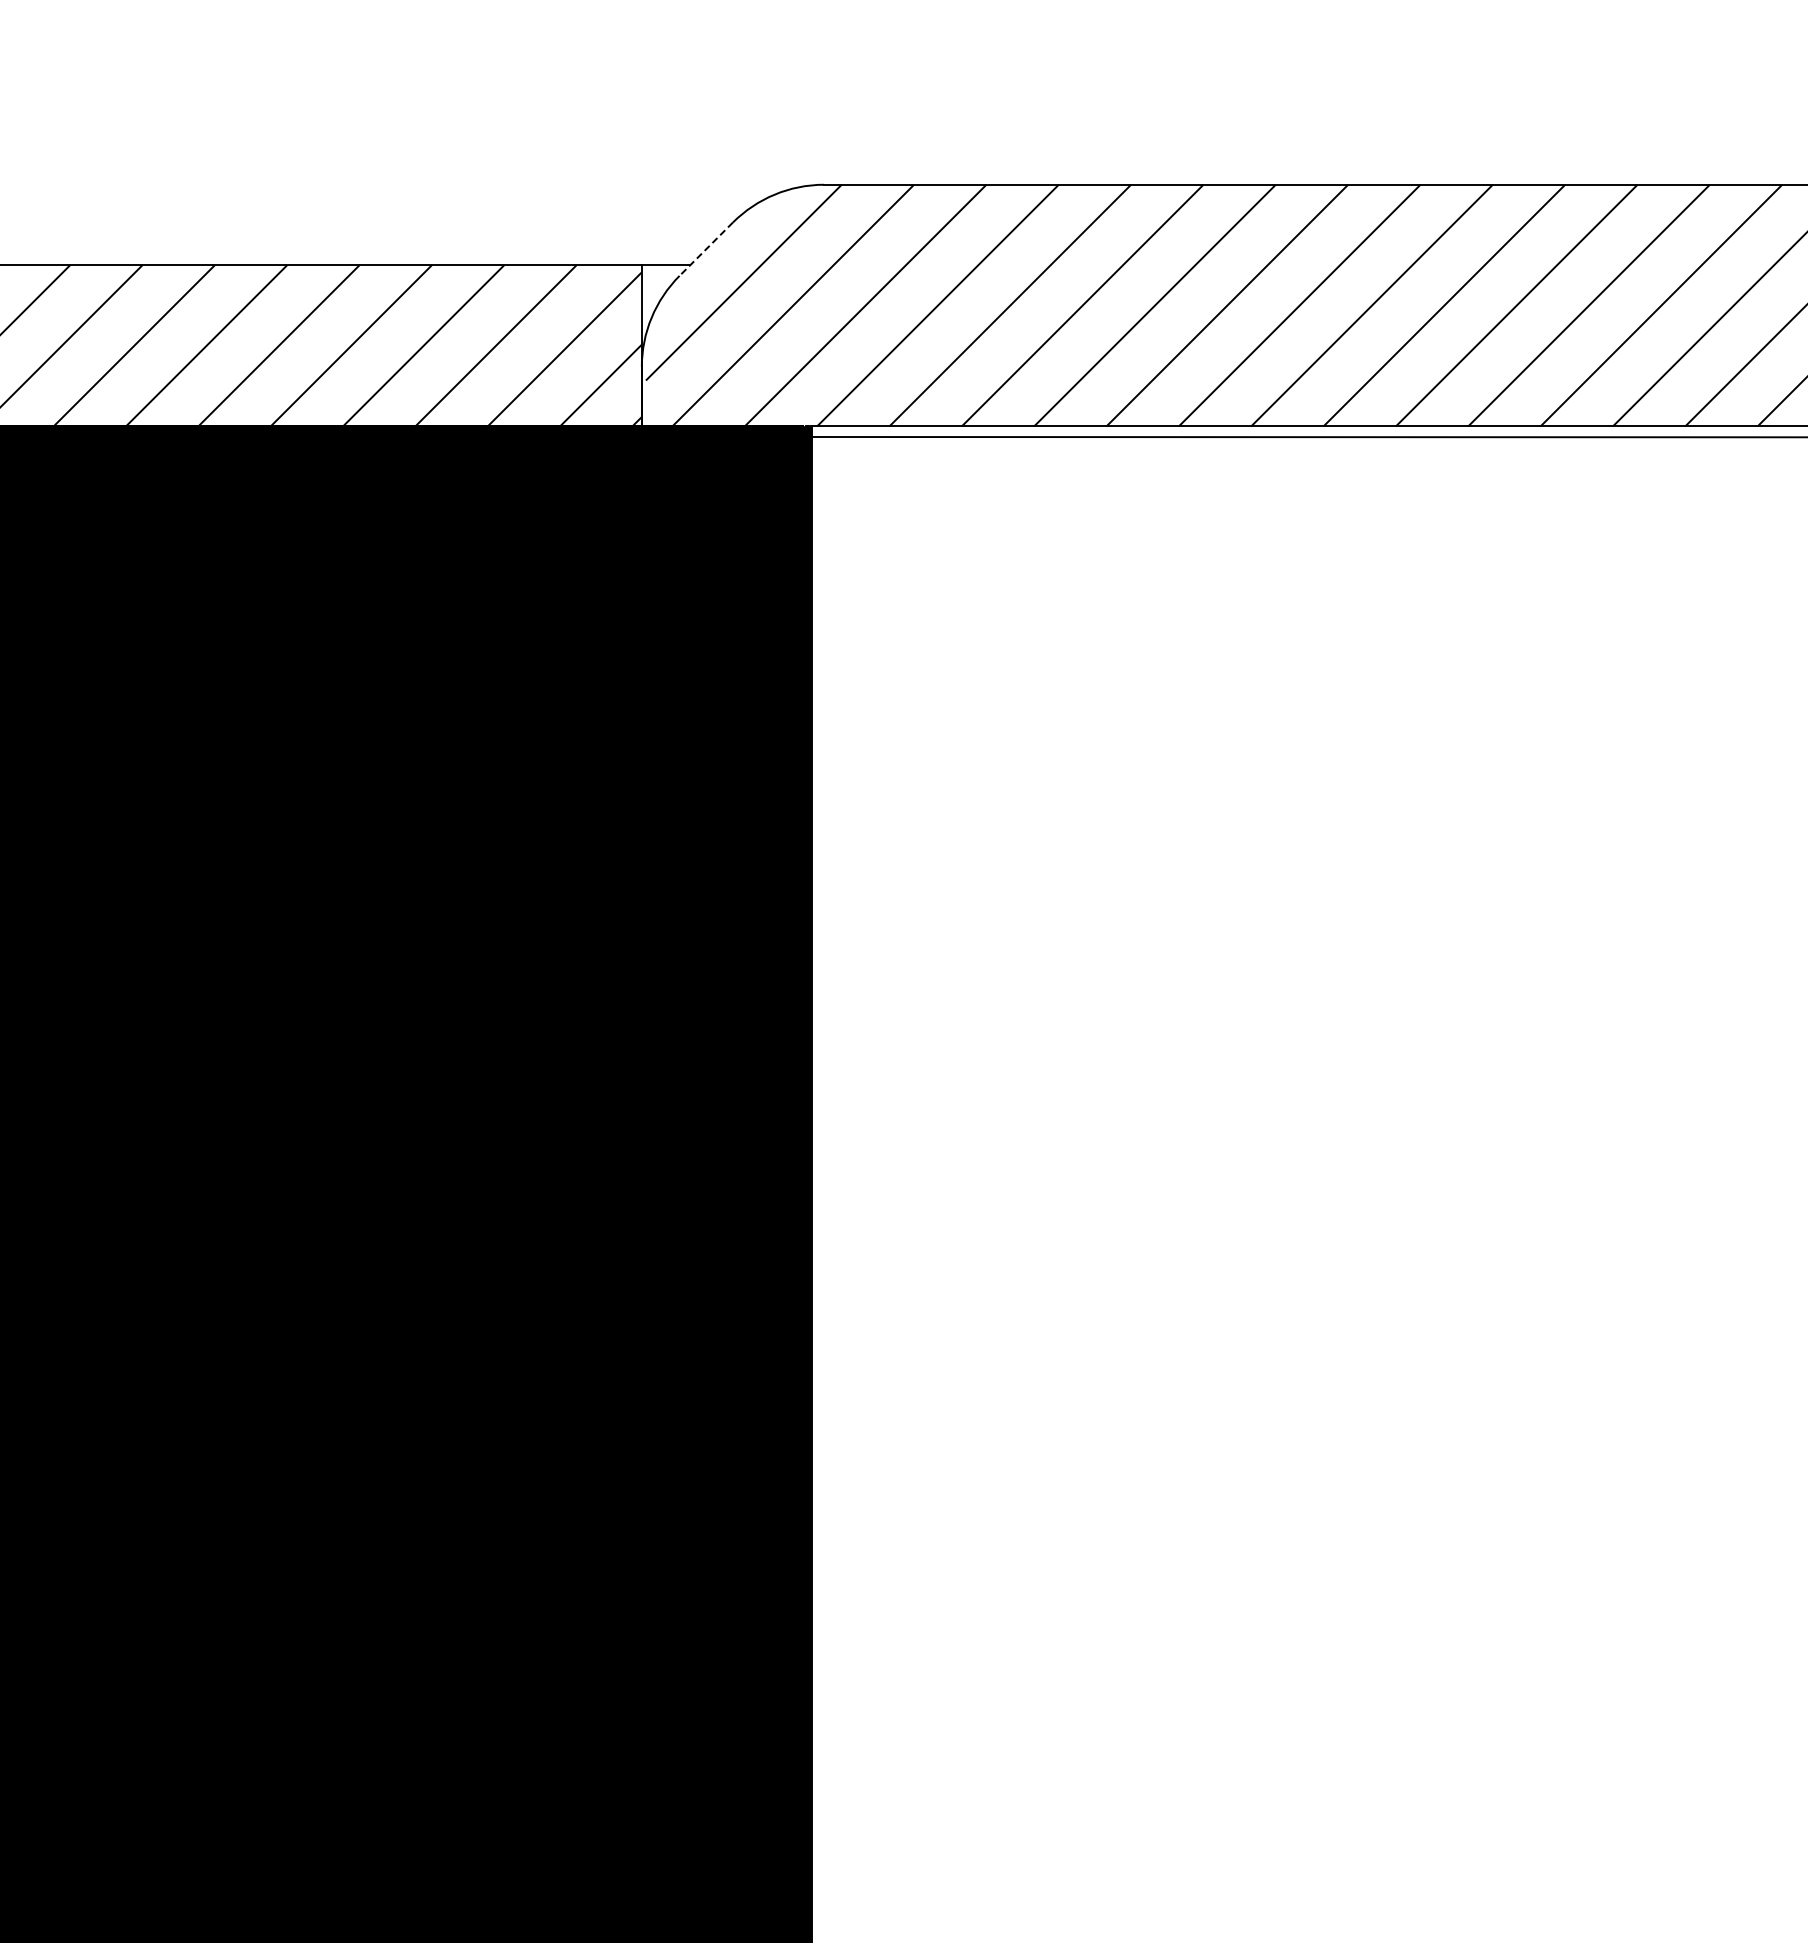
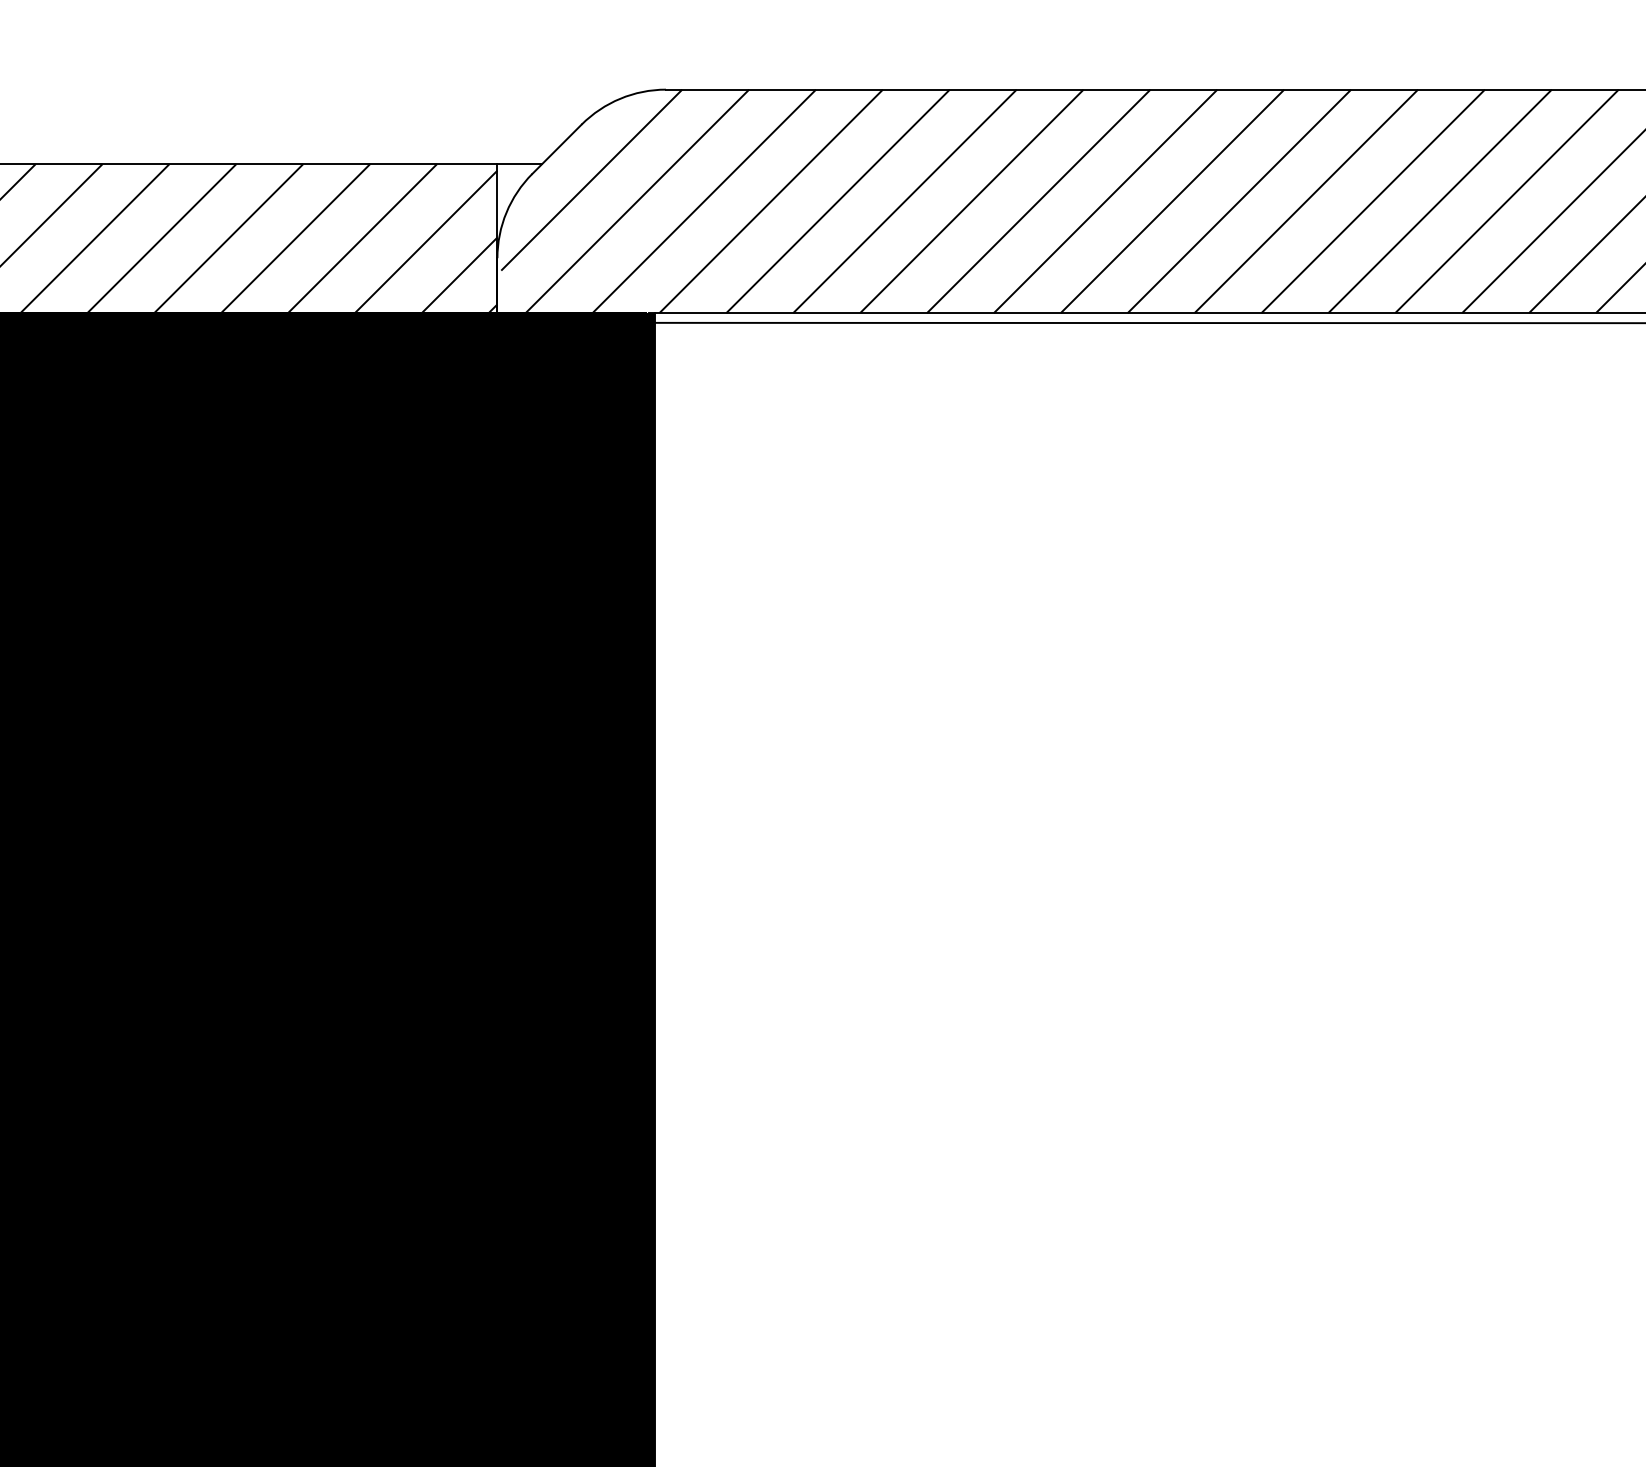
line: (706, 249) -> (557, 149), dashed -> solid

